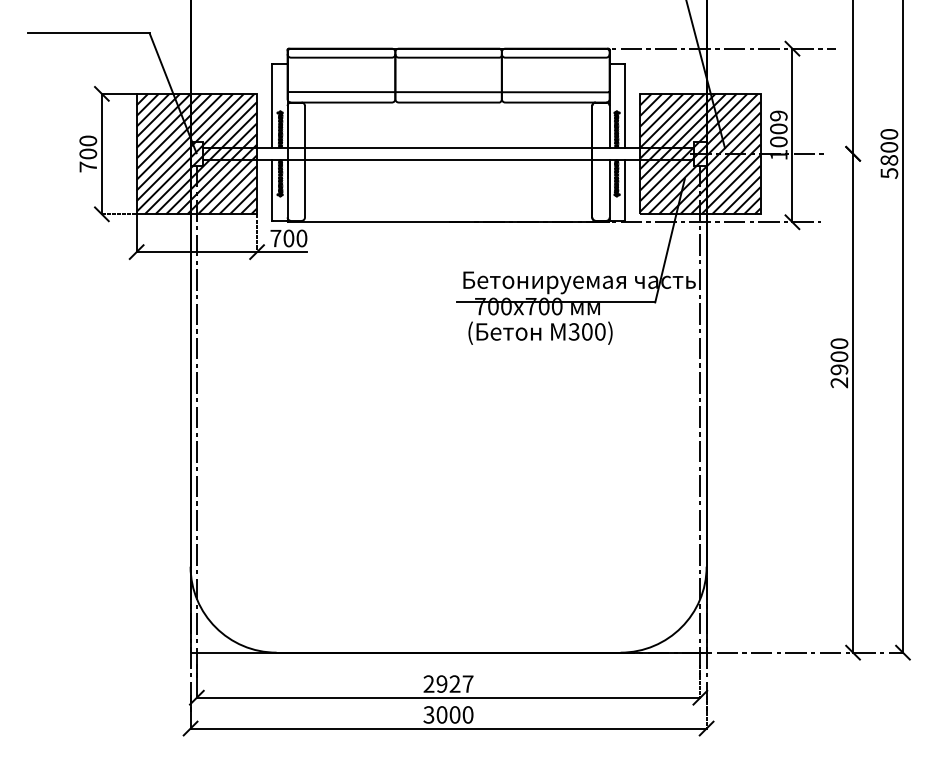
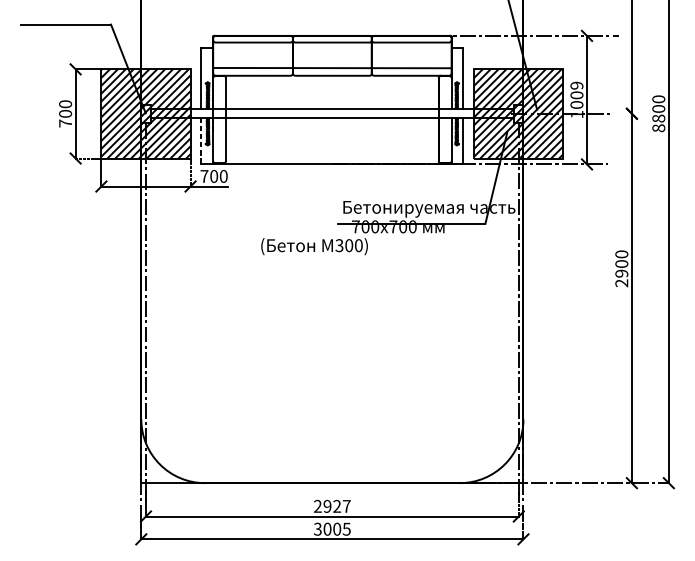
text: (889, 173) -> (658, 128), 5800 -> 8800
line: (271, 190) -> (201, 140), solid -> dashed
text: (540, 332) -> (314, 246), moved
text: (467, 714) -> (346, 528), 3000 -> 3005

